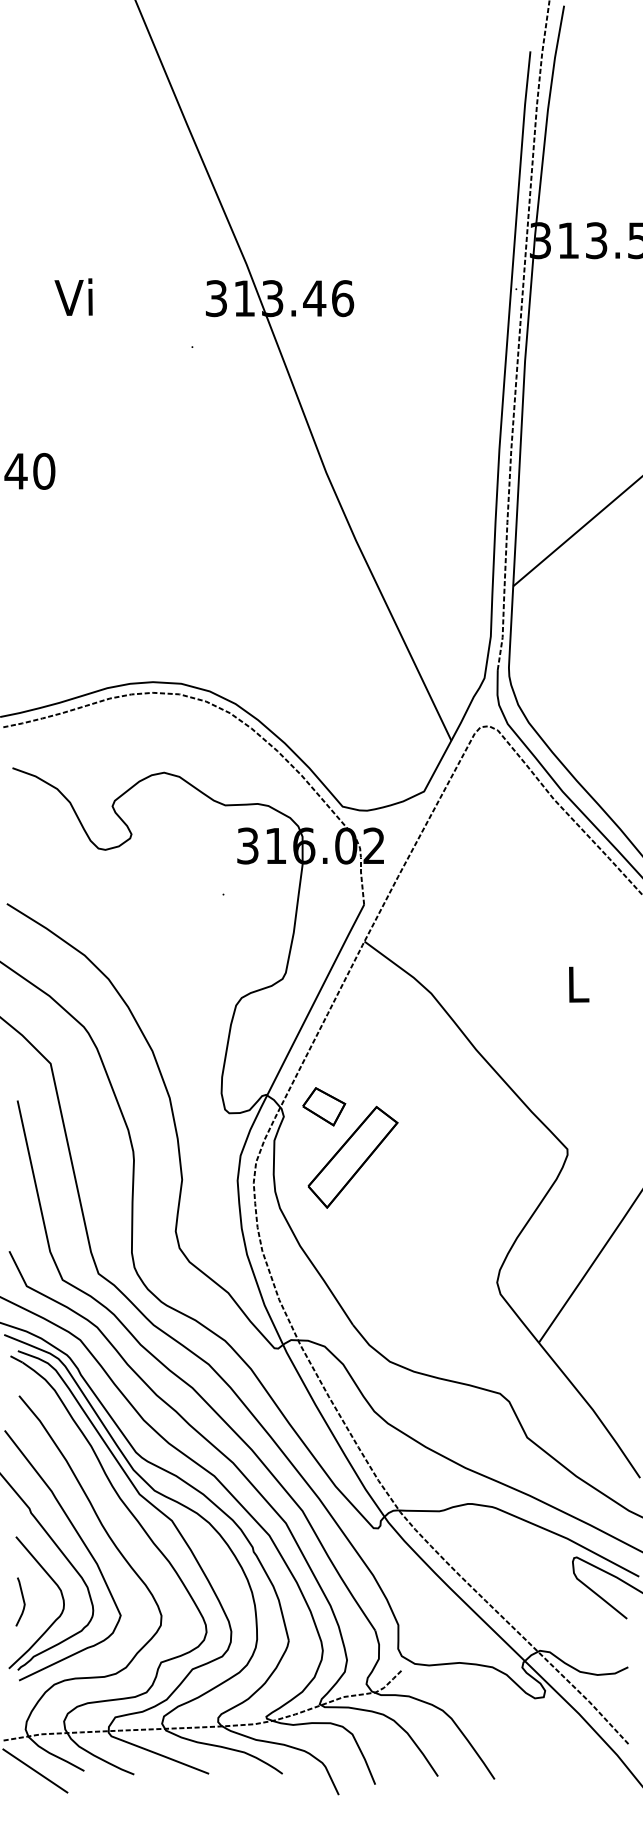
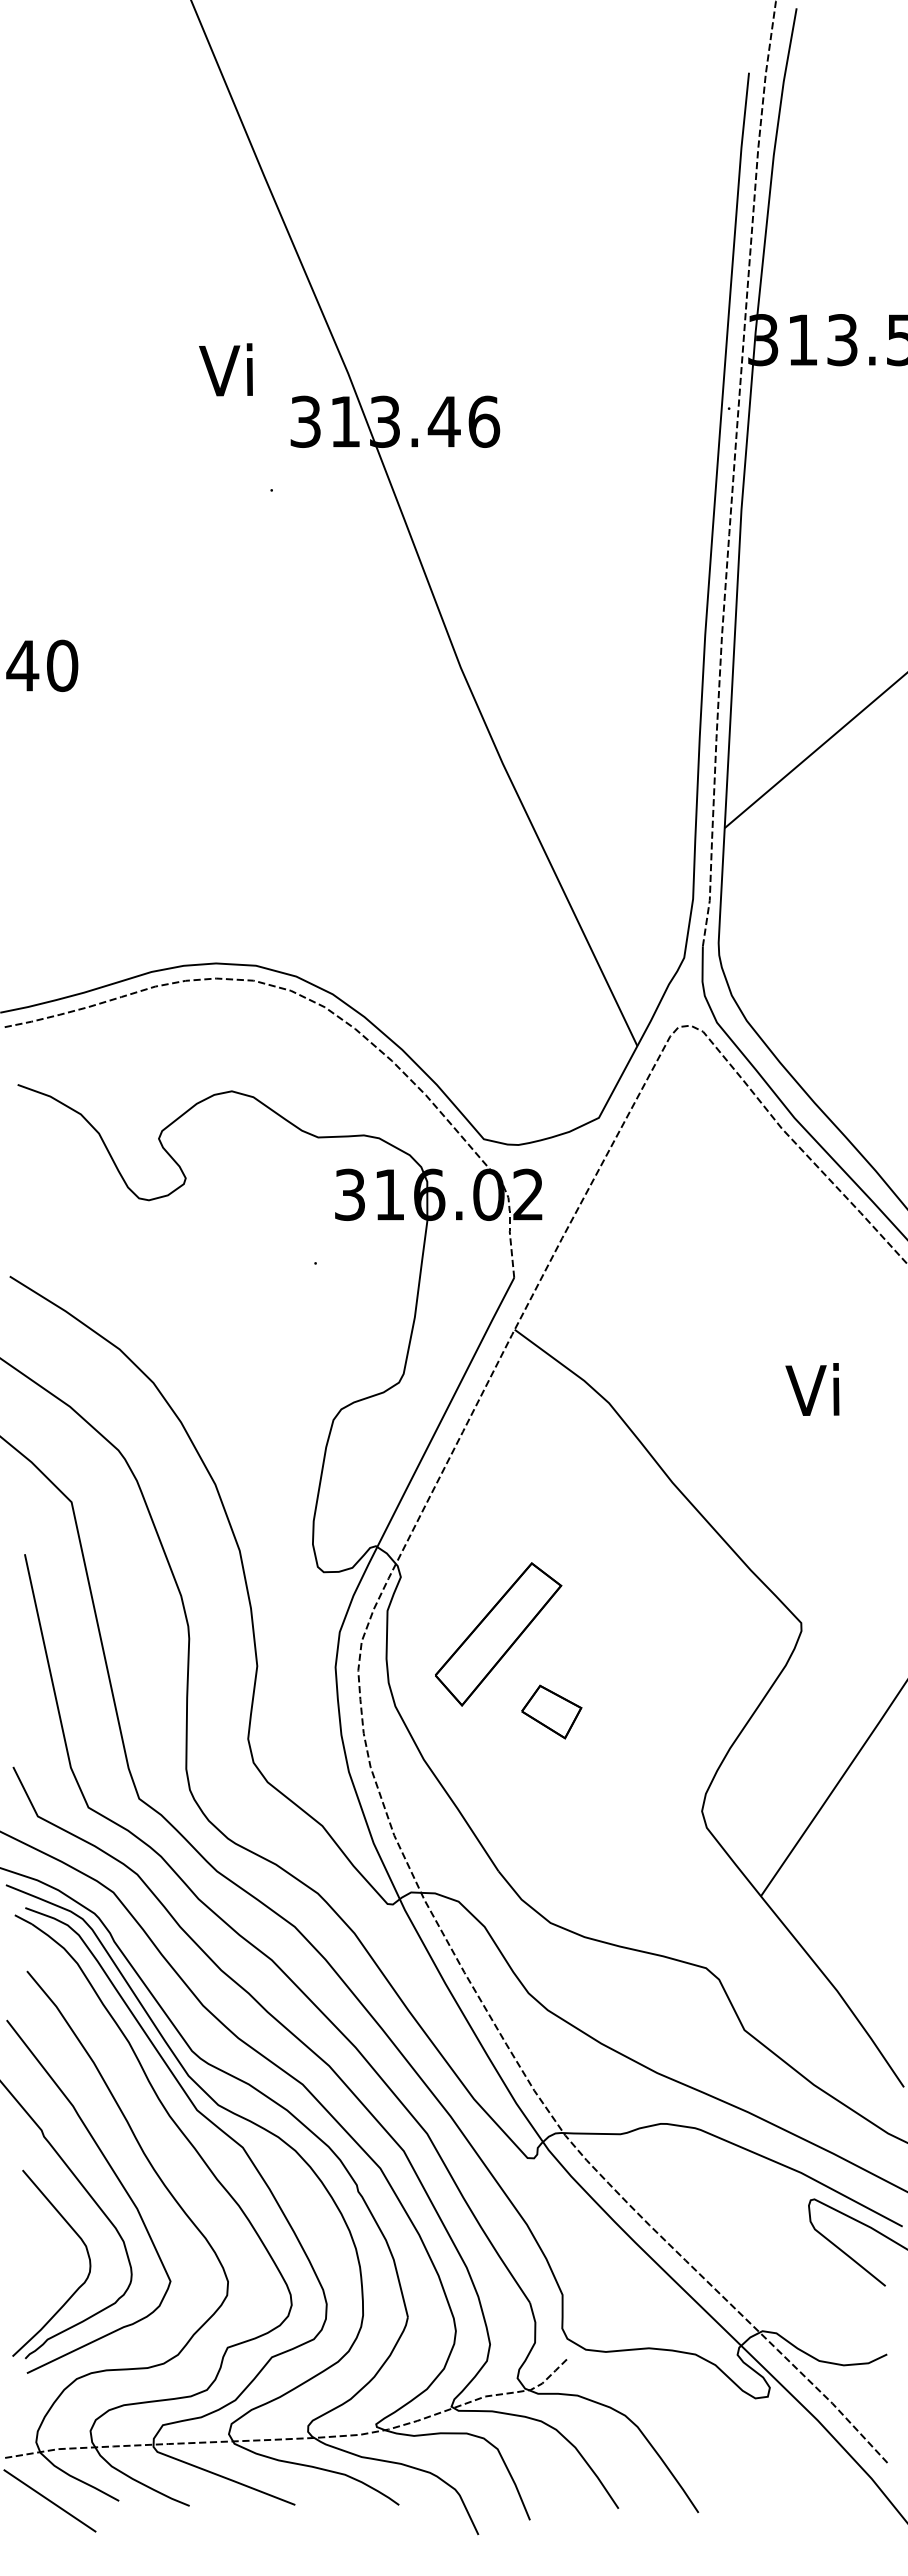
text: (73, 296) -> (225, 369), moved
text: (575, 983) -> (812, 1389), L -> Vi
part: (323, 1106) -> (551, 1711), moved
curve: (22, 1600) -> (32, 2260), removed

